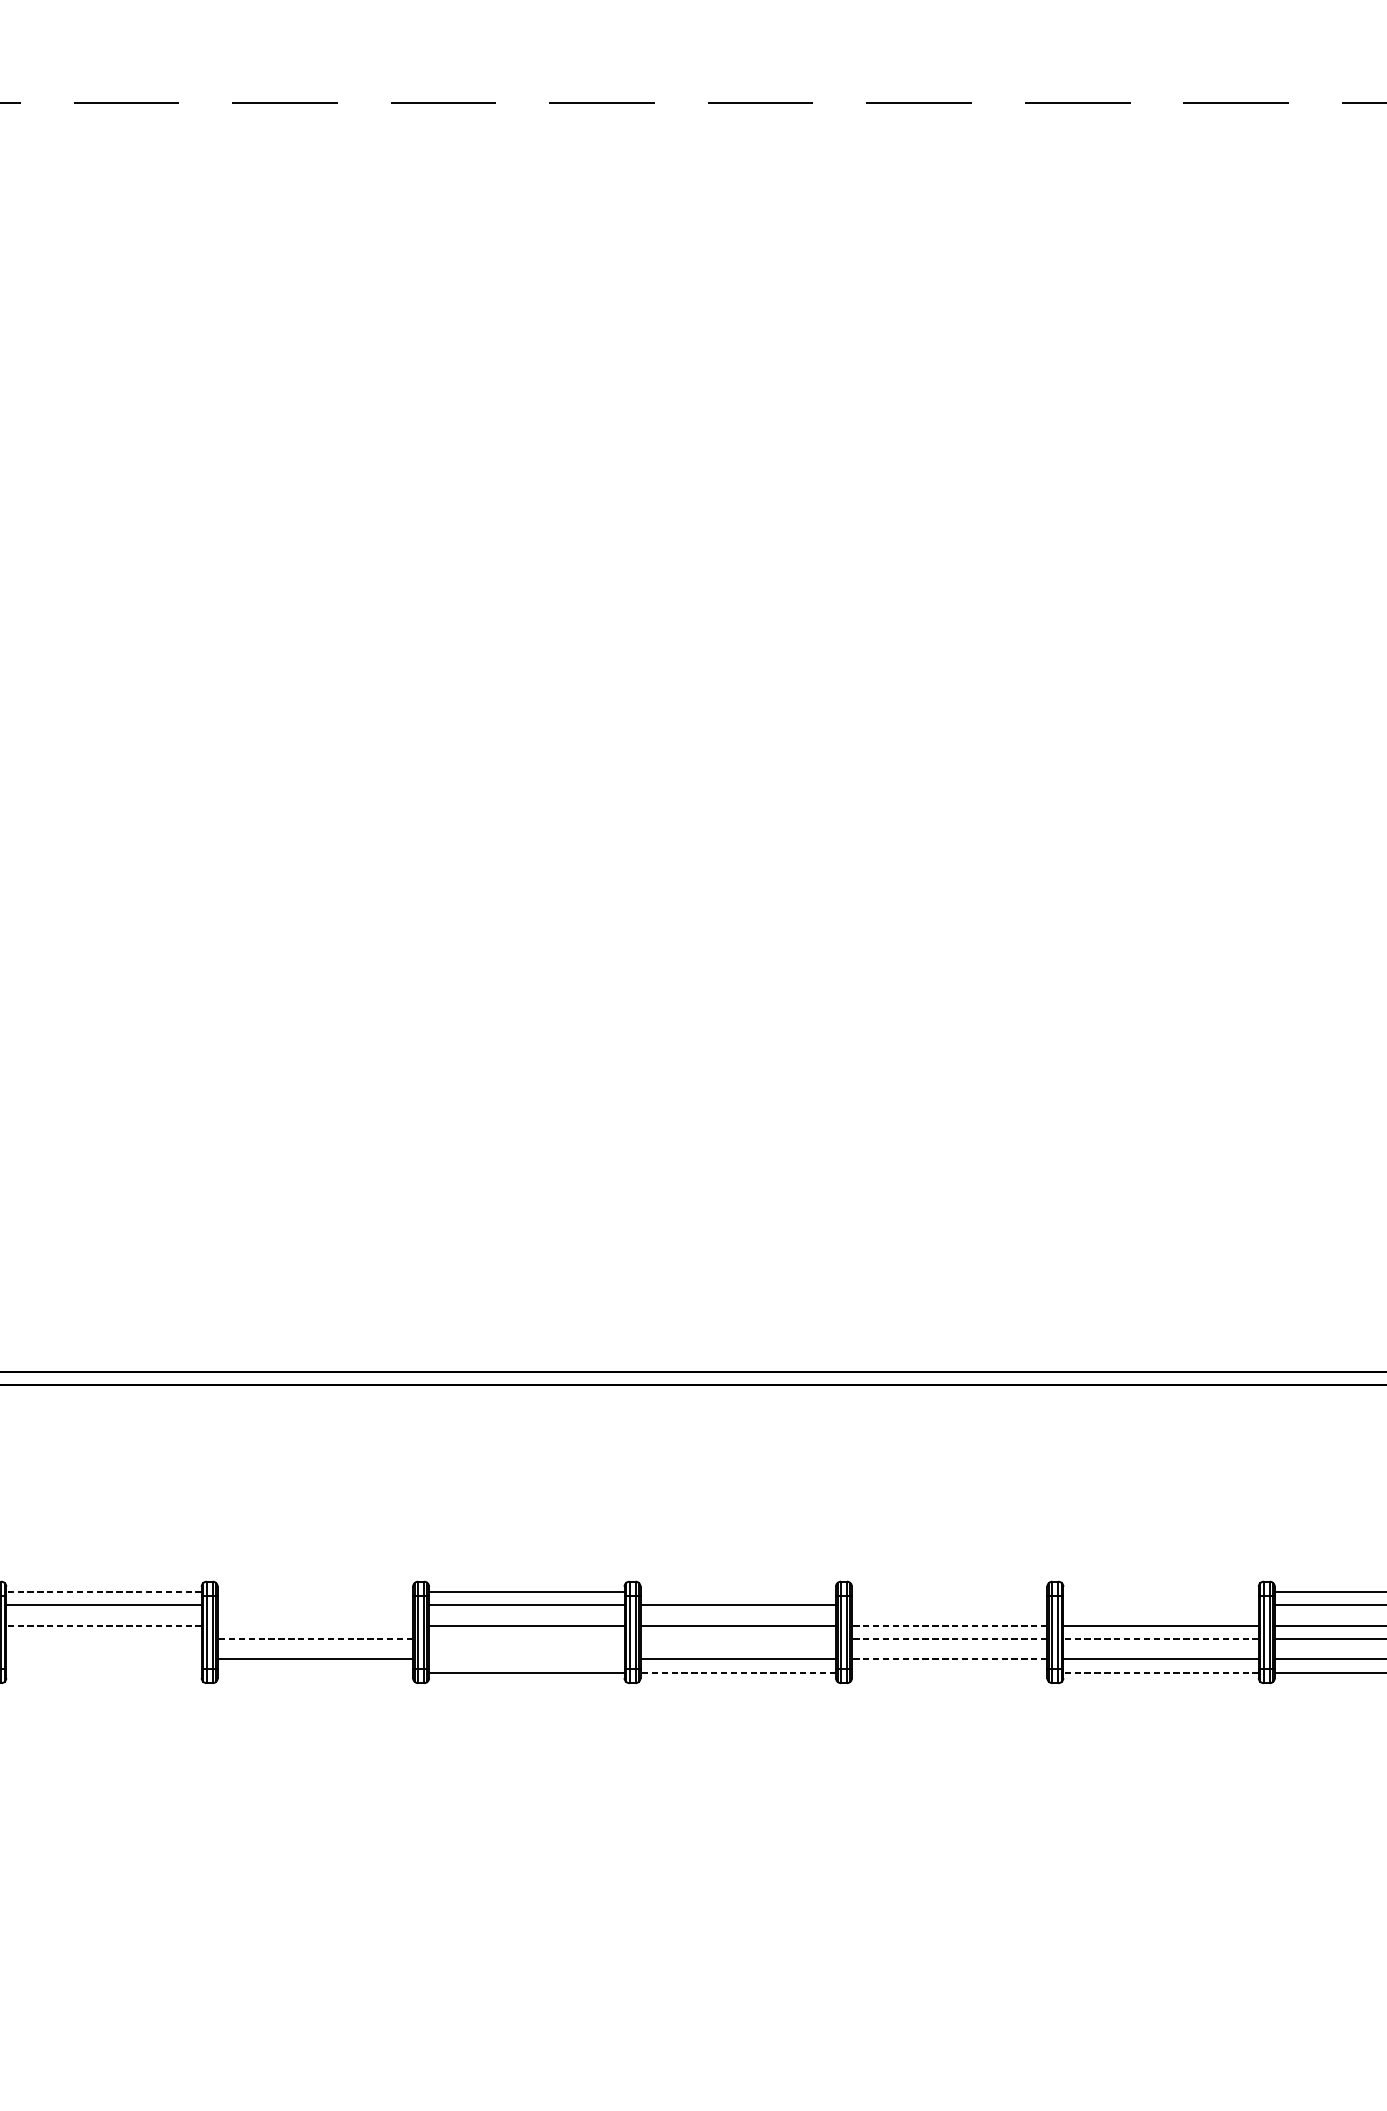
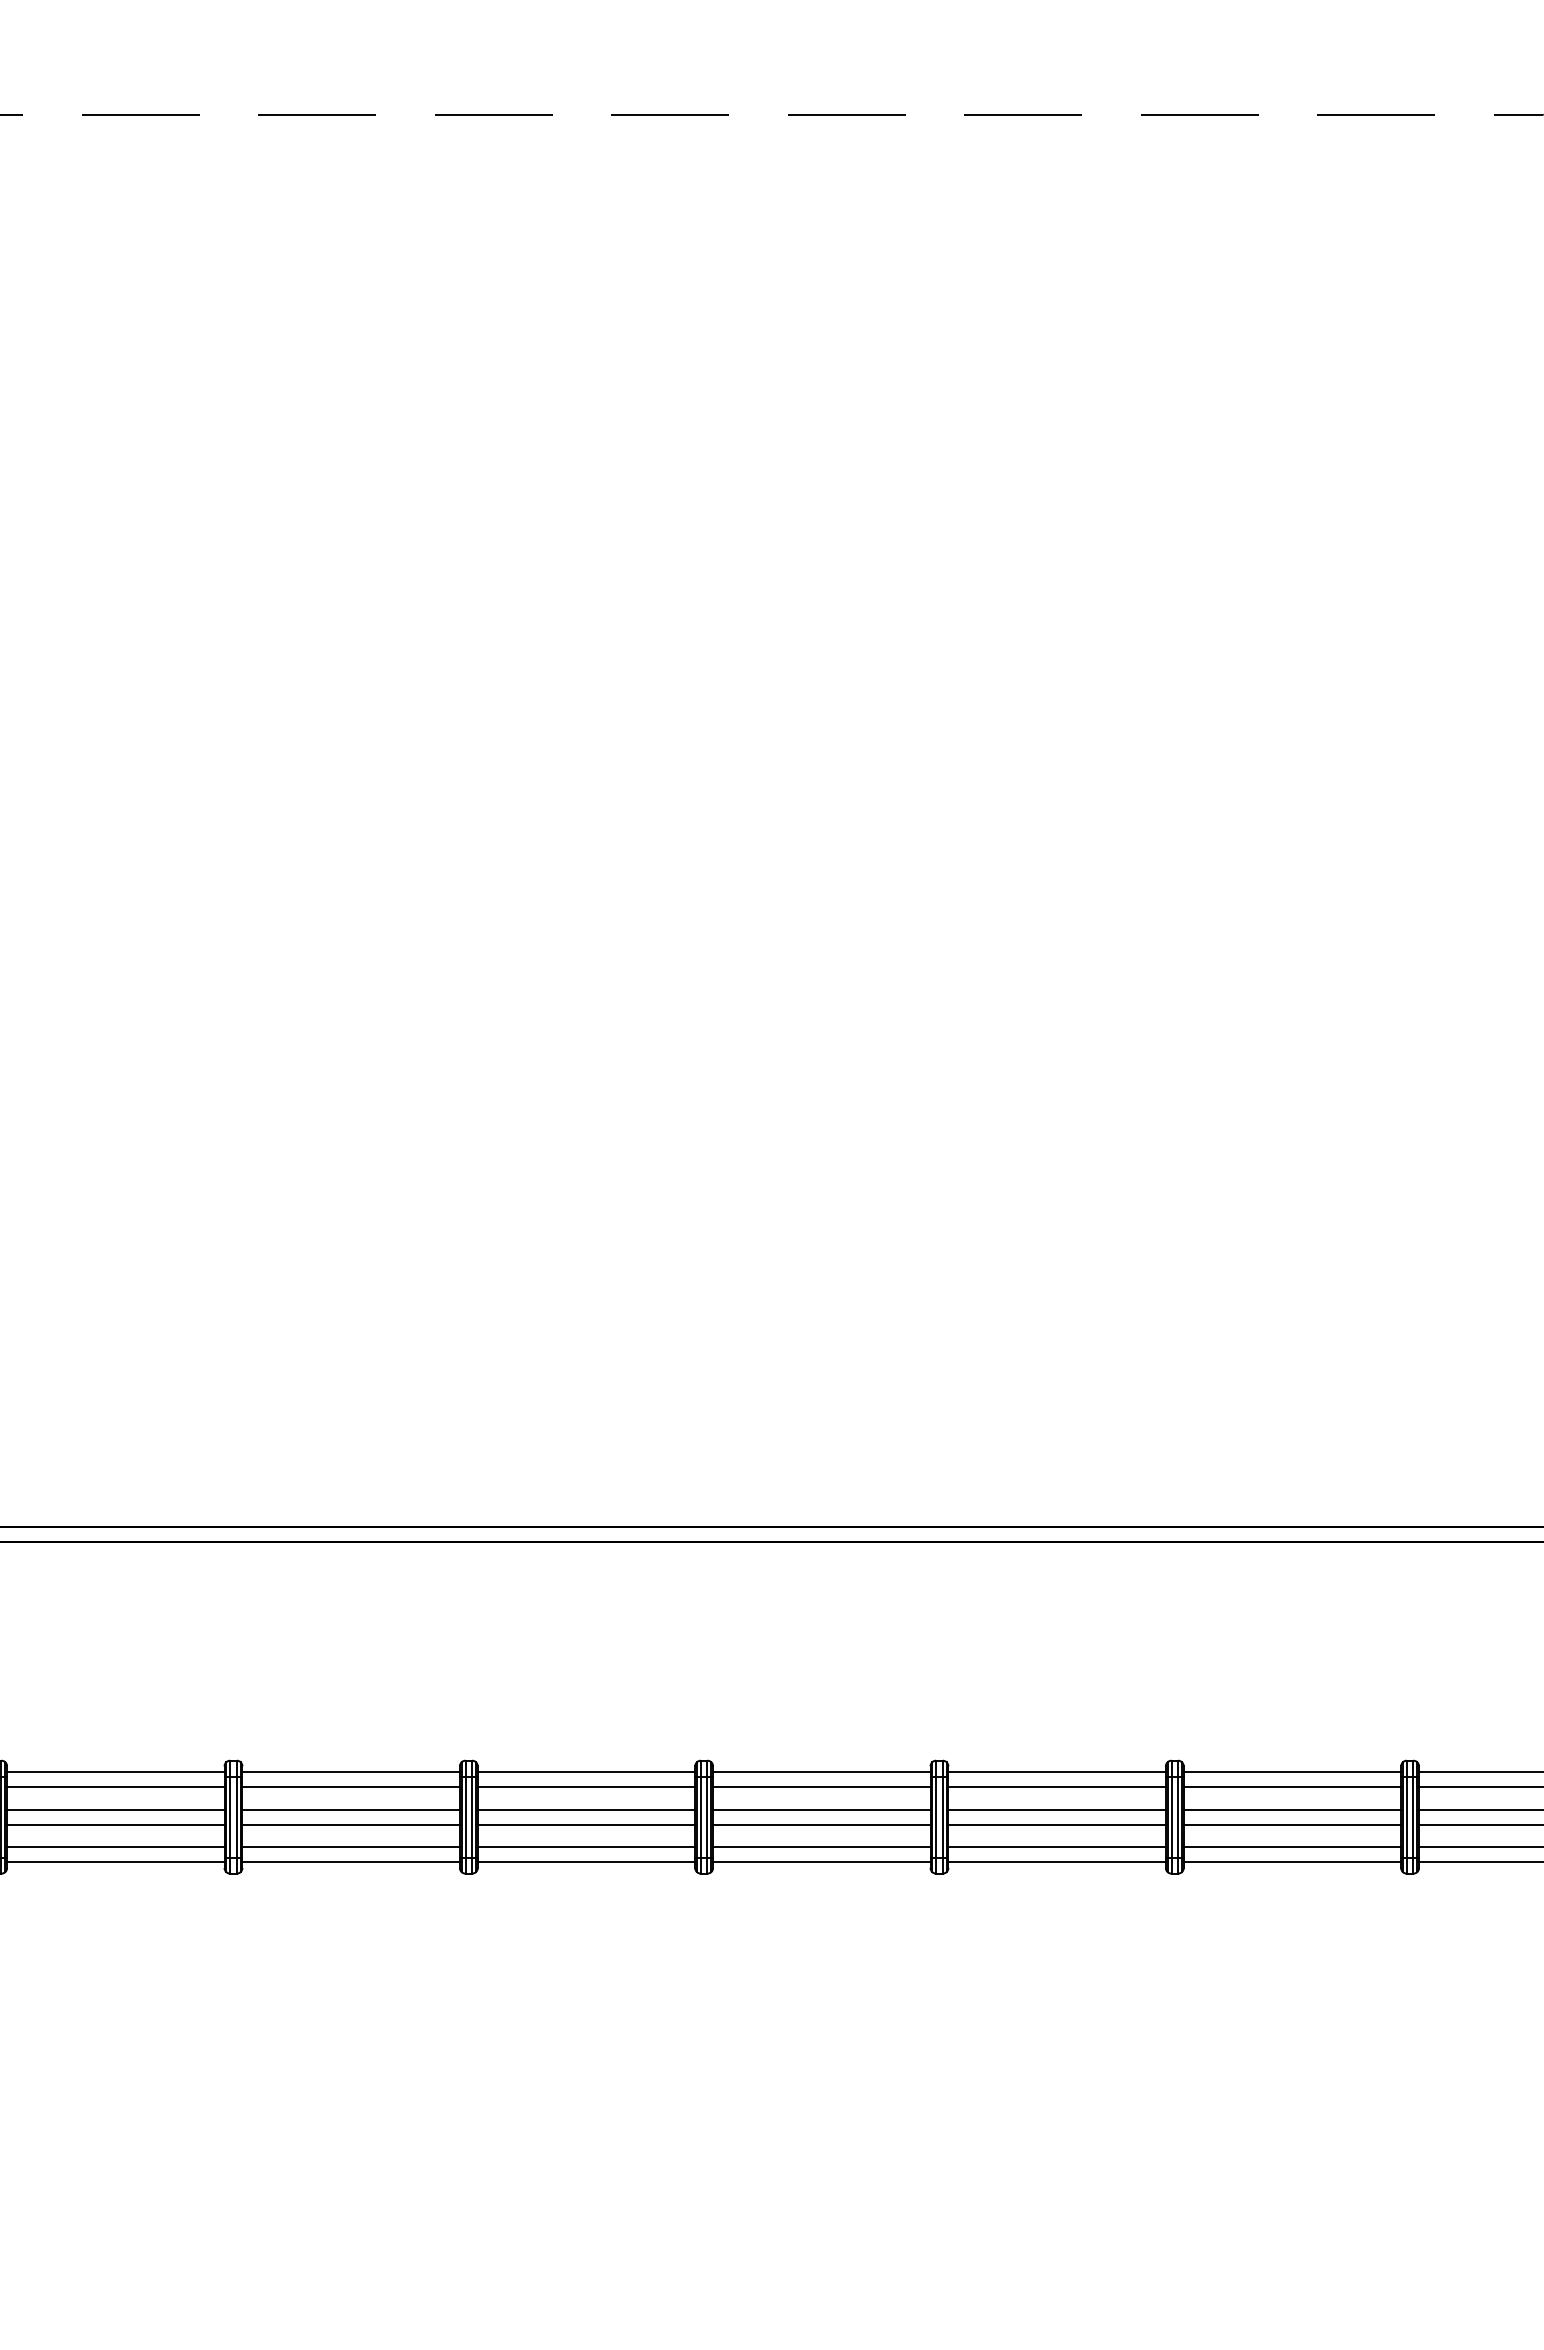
line: (103, 1591) -> (115, 1771), dashed -> solid
line: (314, 1591) -> (350, 1771), added
line: (737, 1591) -> (821, 1771), added
line: (949, 1591) -> (1056, 1771), added
line: (1161, 1591) -> (1292, 1771), added
line: (314, 1605) -> (350, 1787), added
line: (949, 1605) -> (1056, 1787), added
line: (1161, 1605) -> (1292, 1787), added
line: (103, 1625) -> (115, 1809), dashed -> solid
line: (314, 1625) -> (350, 1809), added
line: (949, 1625) -> (1057, 1809), dashed -> solid
line: (103, 1639) -> (115, 1824), added
line: (315, 1639) -> (351, 1824), dashed -> solid
line: (526, 1639) -> (586, 1824), added
line: (737, 1639) -> (821, 1824), added
line: (949, 1639) -> (1057, 1824), dashed -> solid
line: (1161, 1639) -> (1292, 1824), dashed -> solid
line: (103, 1659) -> (115, 1847), added
line: (526, 1659) -> (586, 1847), added
line: (949, 1659) -> (1057, 1847), dashed -> solid
line: (103, 1673) -> (115, 1862), added
line: (314, 1673) -> (350, 1862), added
line: (737, 1673) -> (821, 1862), dashed -> solid
line: (949, 1673) -> (1056, 1862), added
line: (1161, 1673) -> (1292, 1862), dashed -> solid

